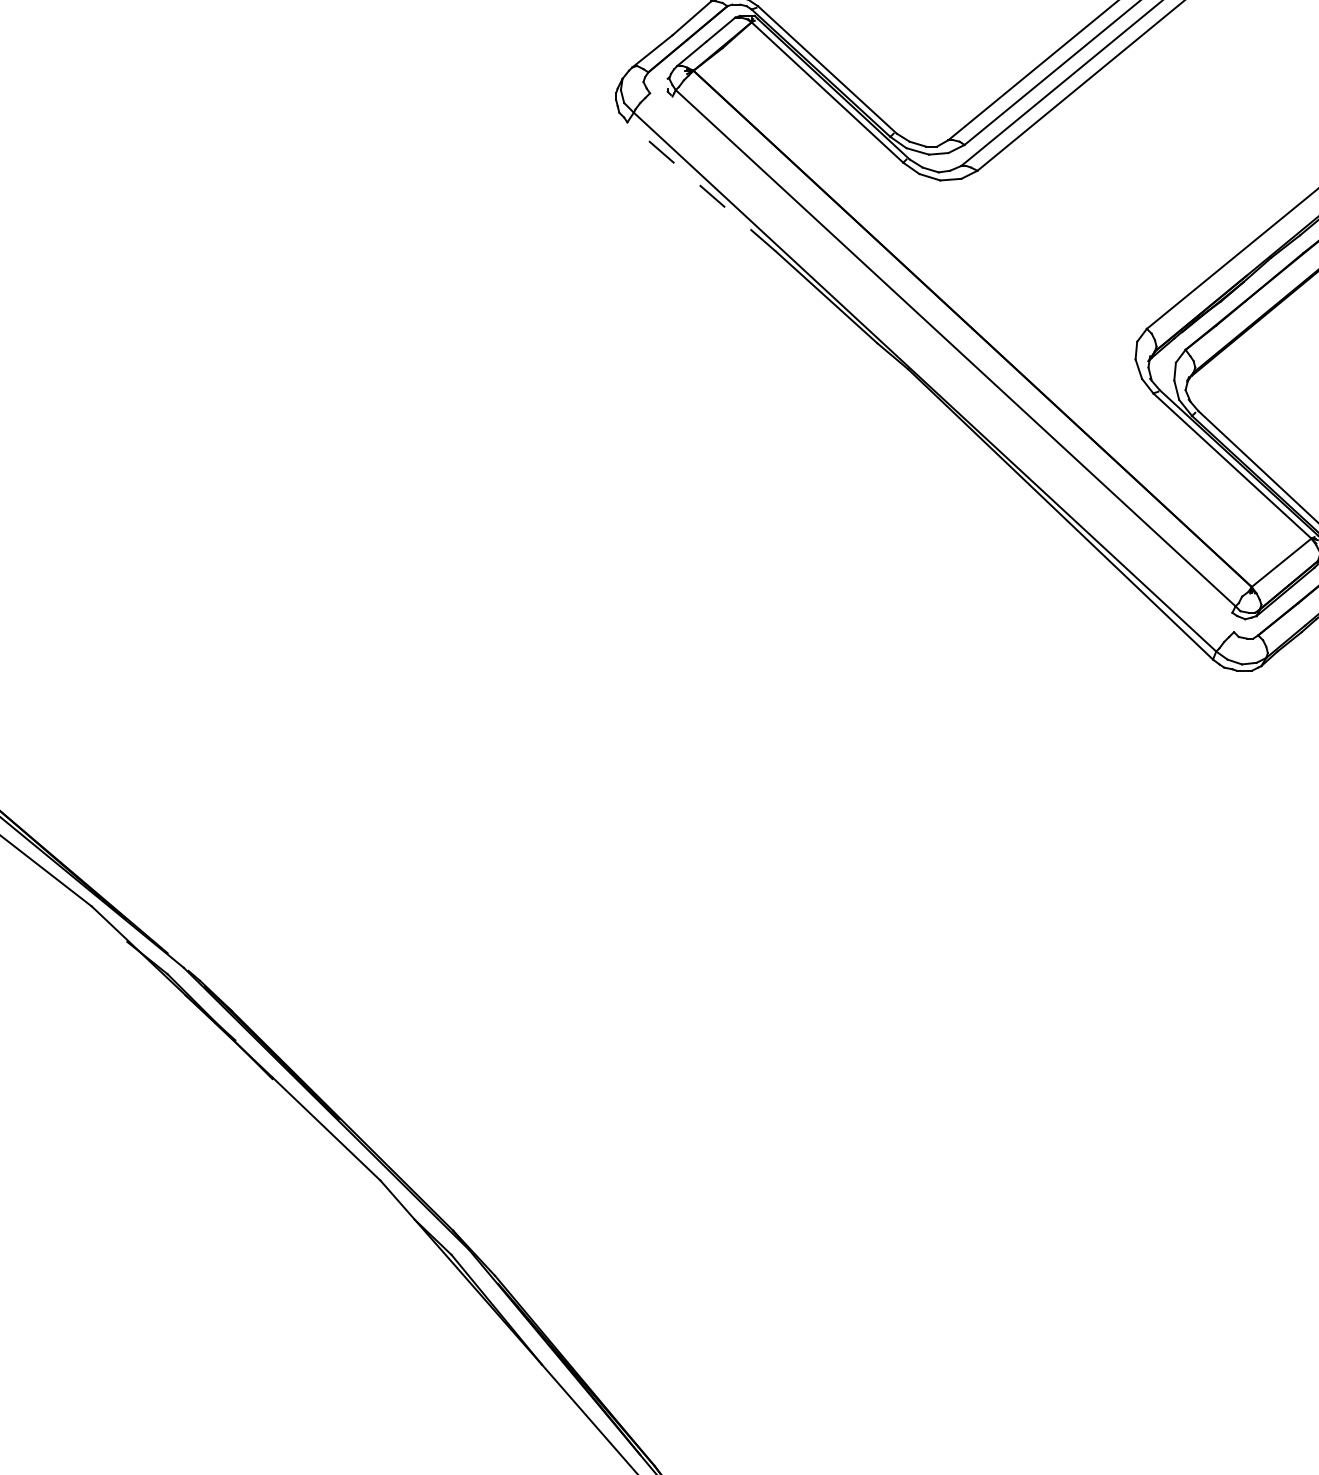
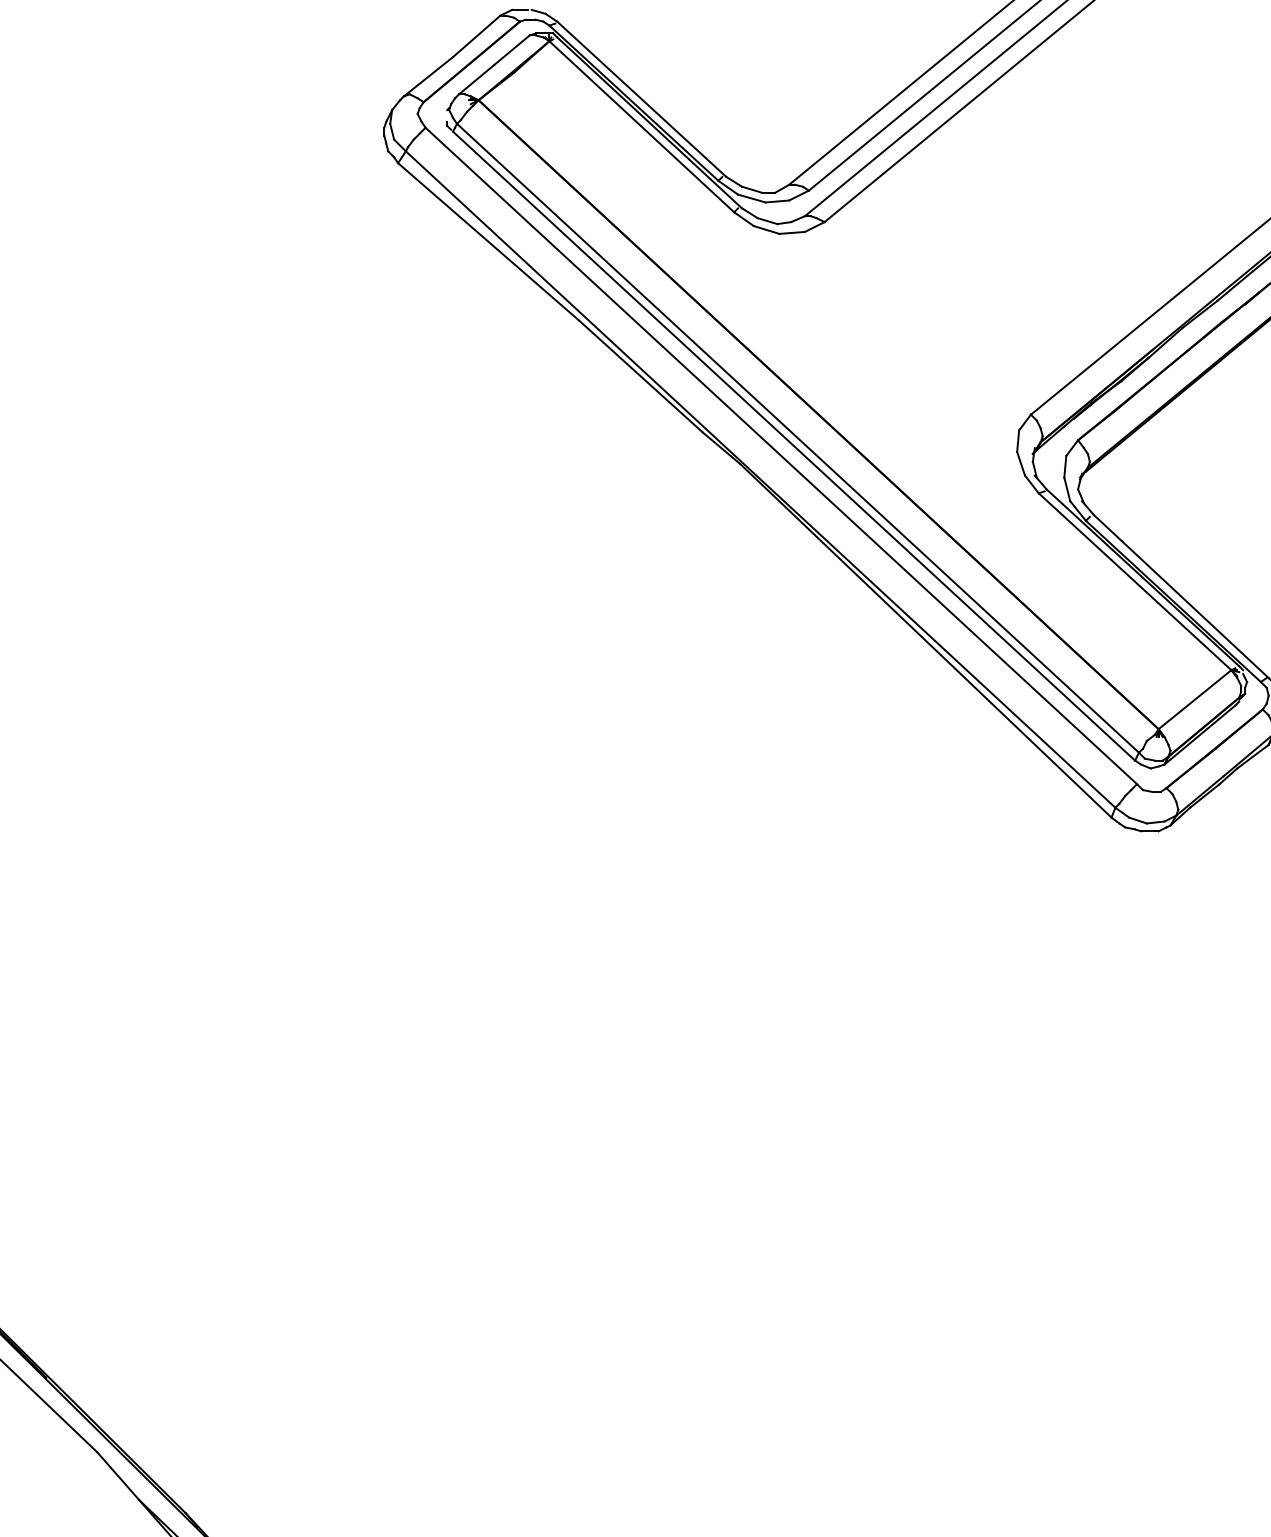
line: (701, 186) -> (488, 241), dashed -> solid
line: (952, 354) -> (794, 445), added
line: (941, 362) -> (780, 455), added

